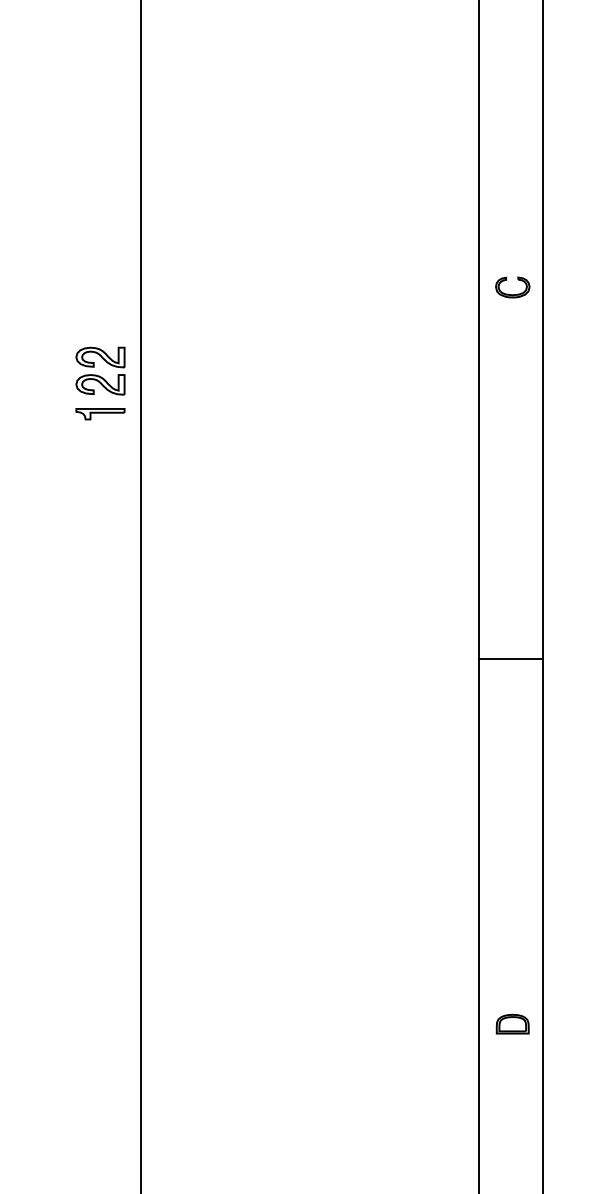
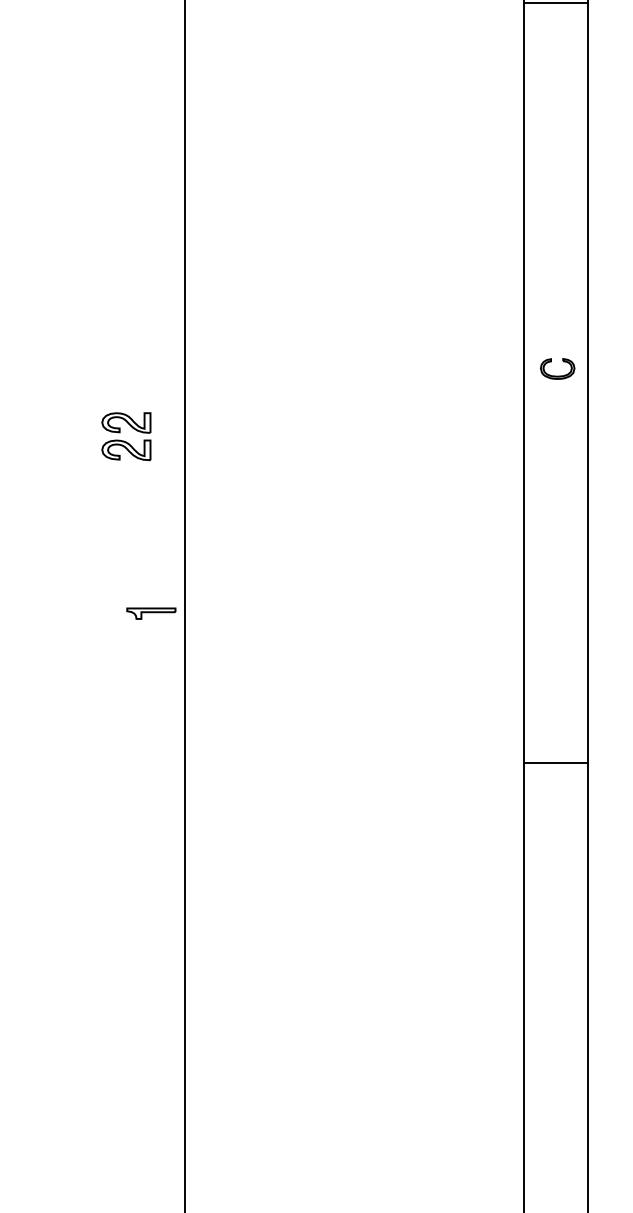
part: (100, 371) -> (126, 436), moved
part: (100, 414) -> (151, 613), moved
line: (511, 659) -> (556, 763), moved
part: (512, 1024) -> (557, 1105), removed

